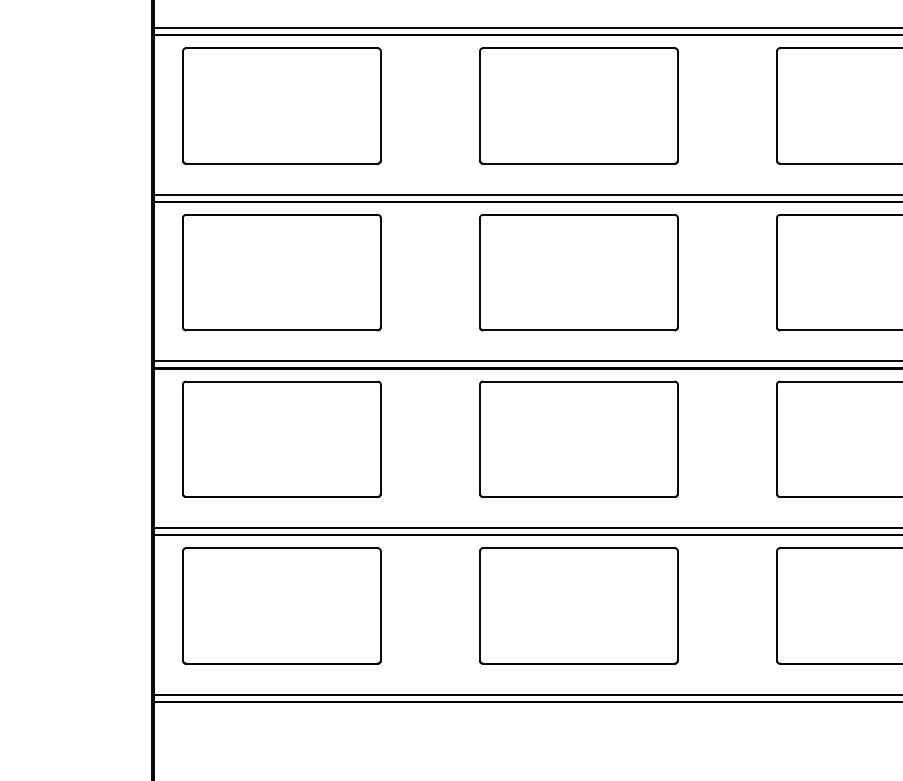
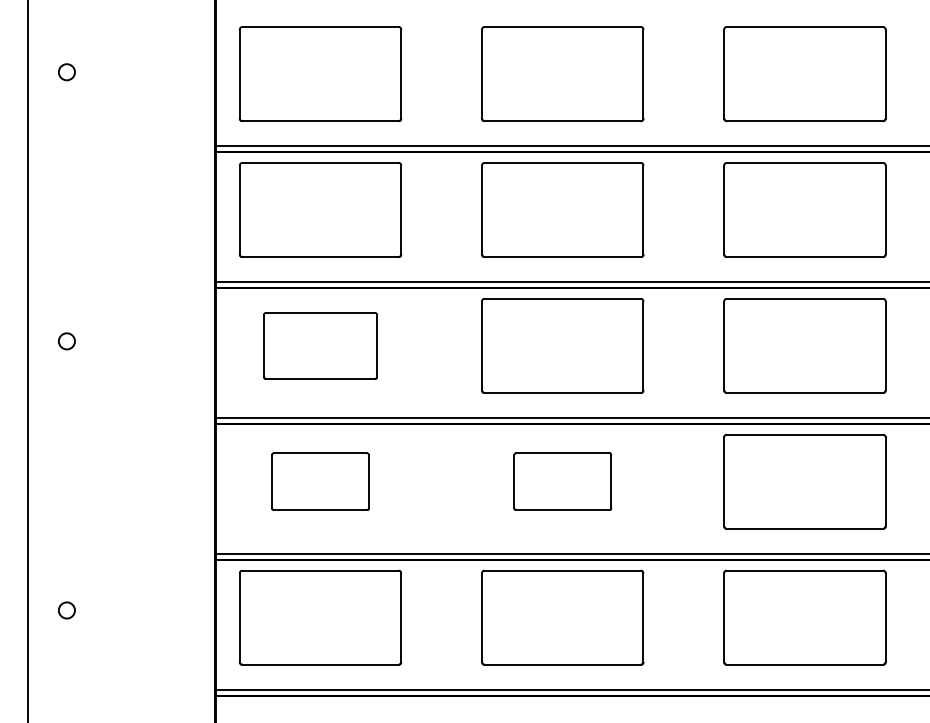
part: (281, 272) -> (320, 345), size x0.7
part: (281, 438) -> (320, 481), size x0.6
part: (578, 438) -> (562, 481), size x0.6

